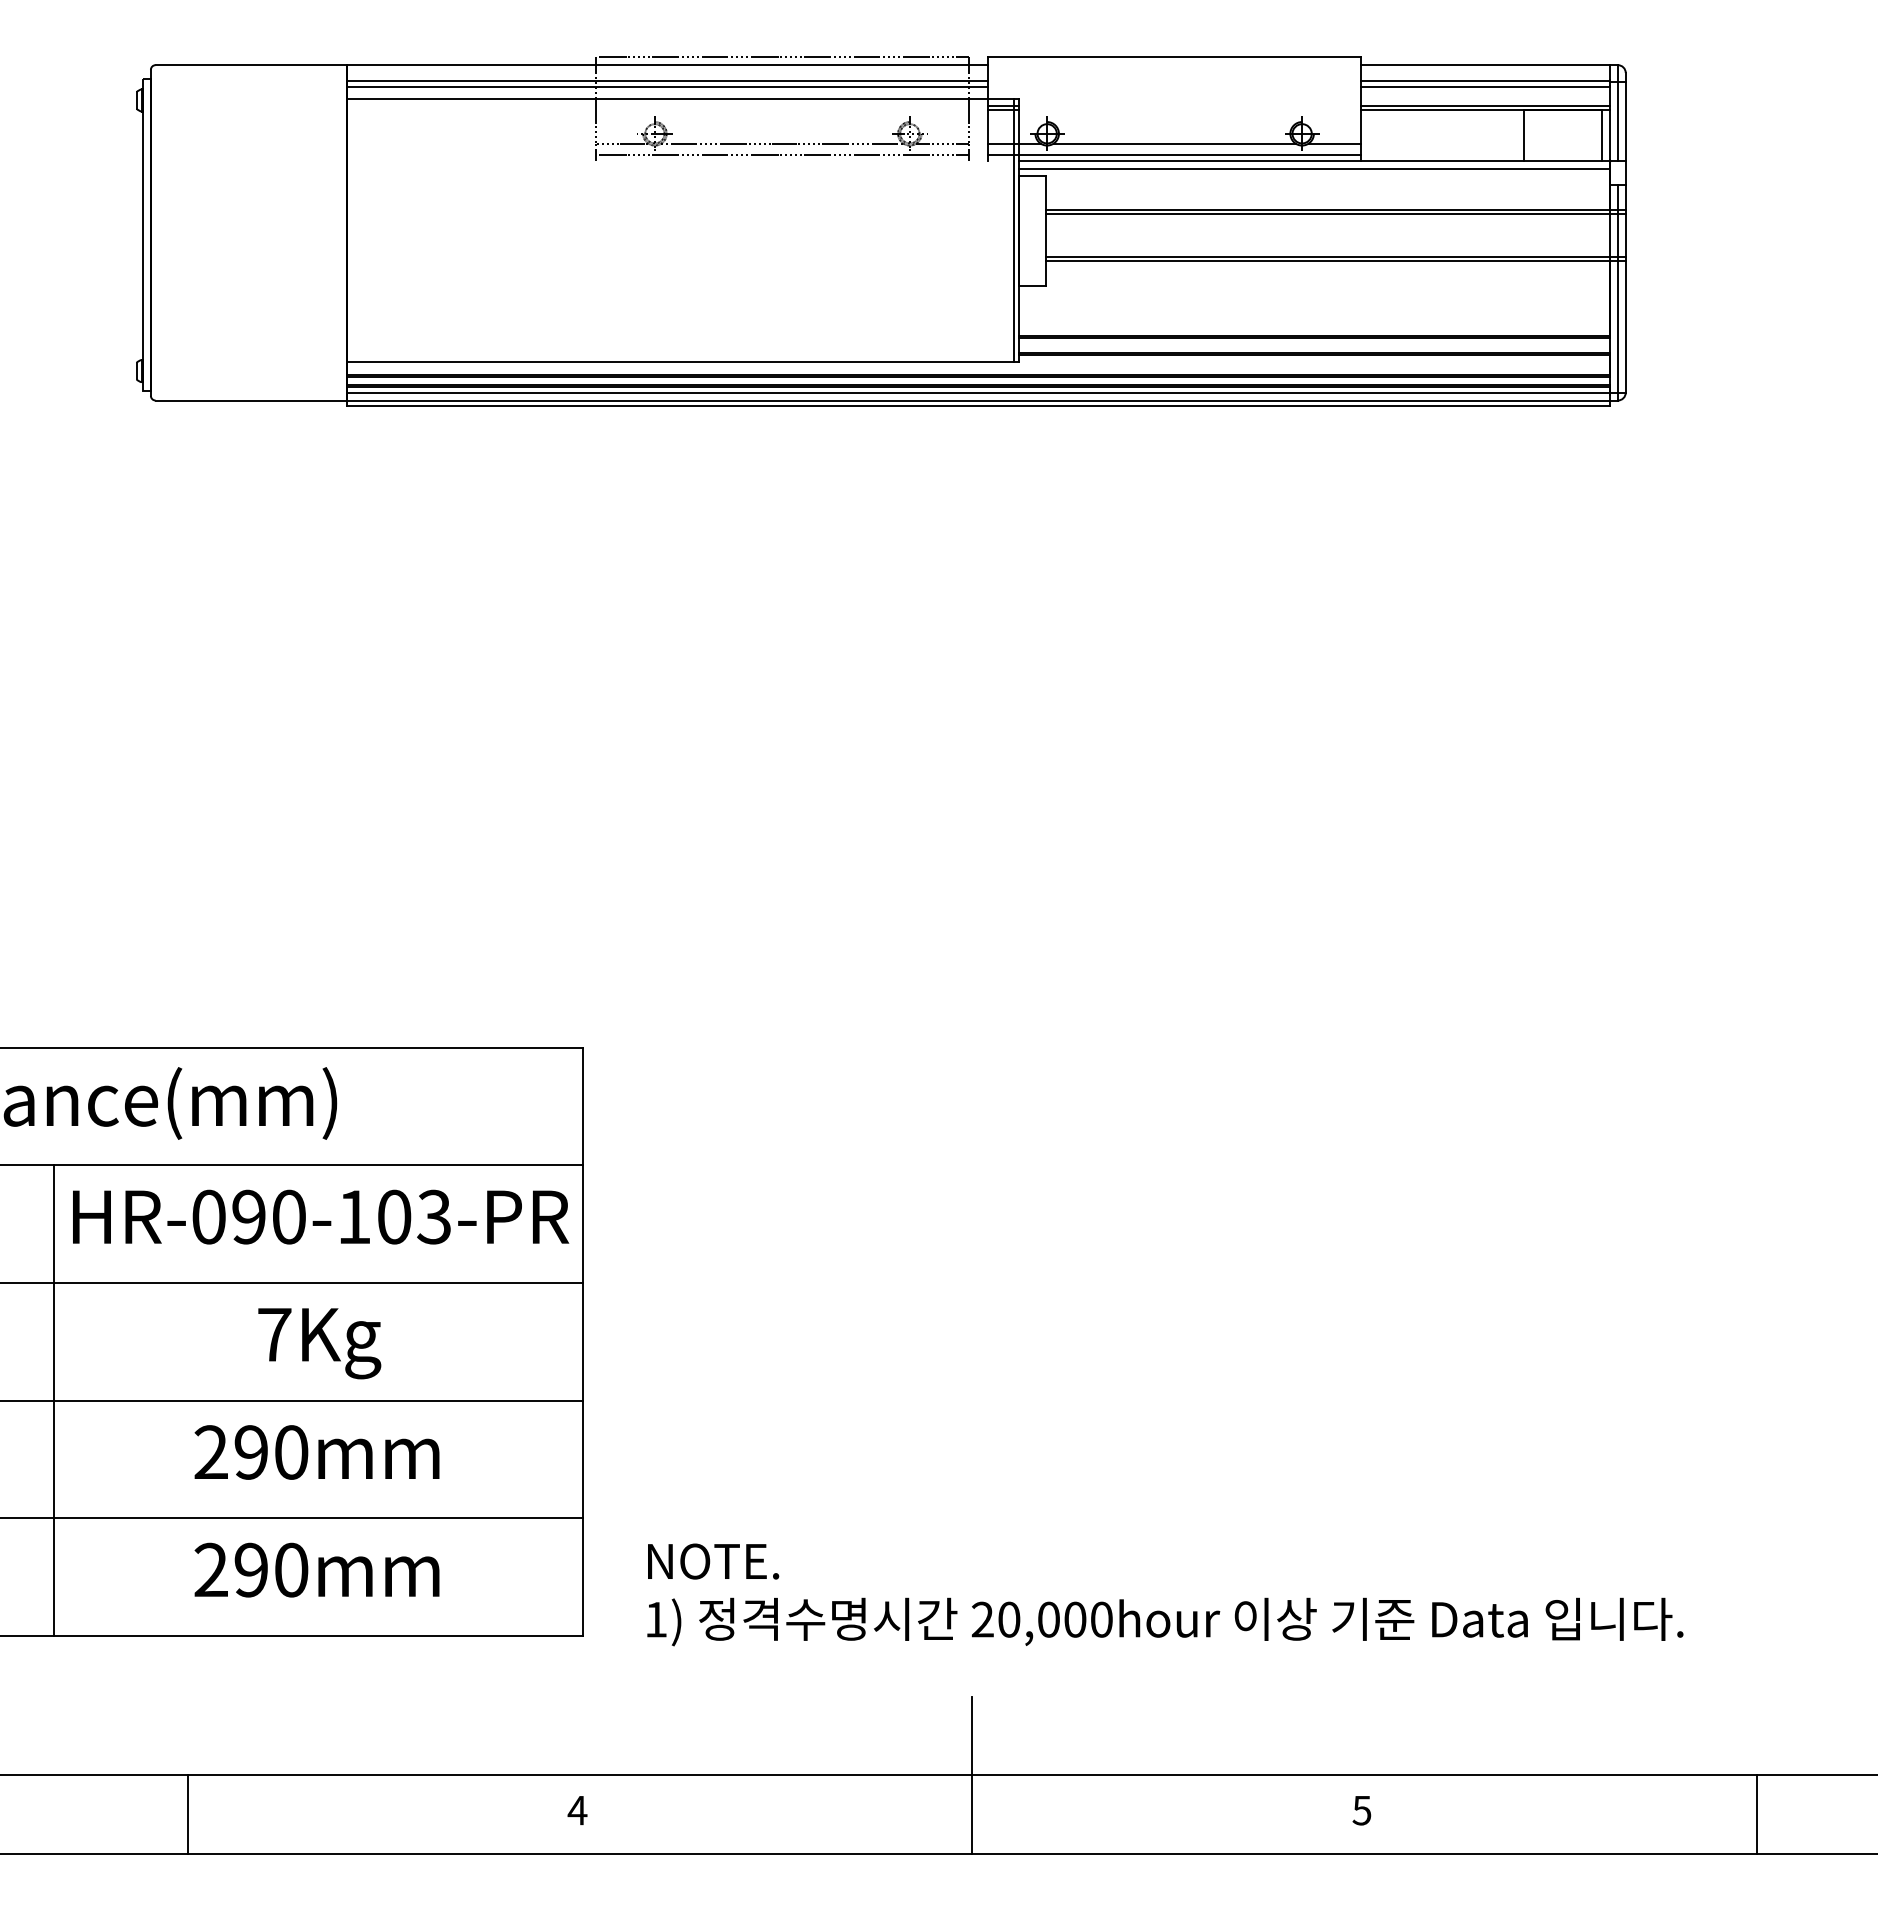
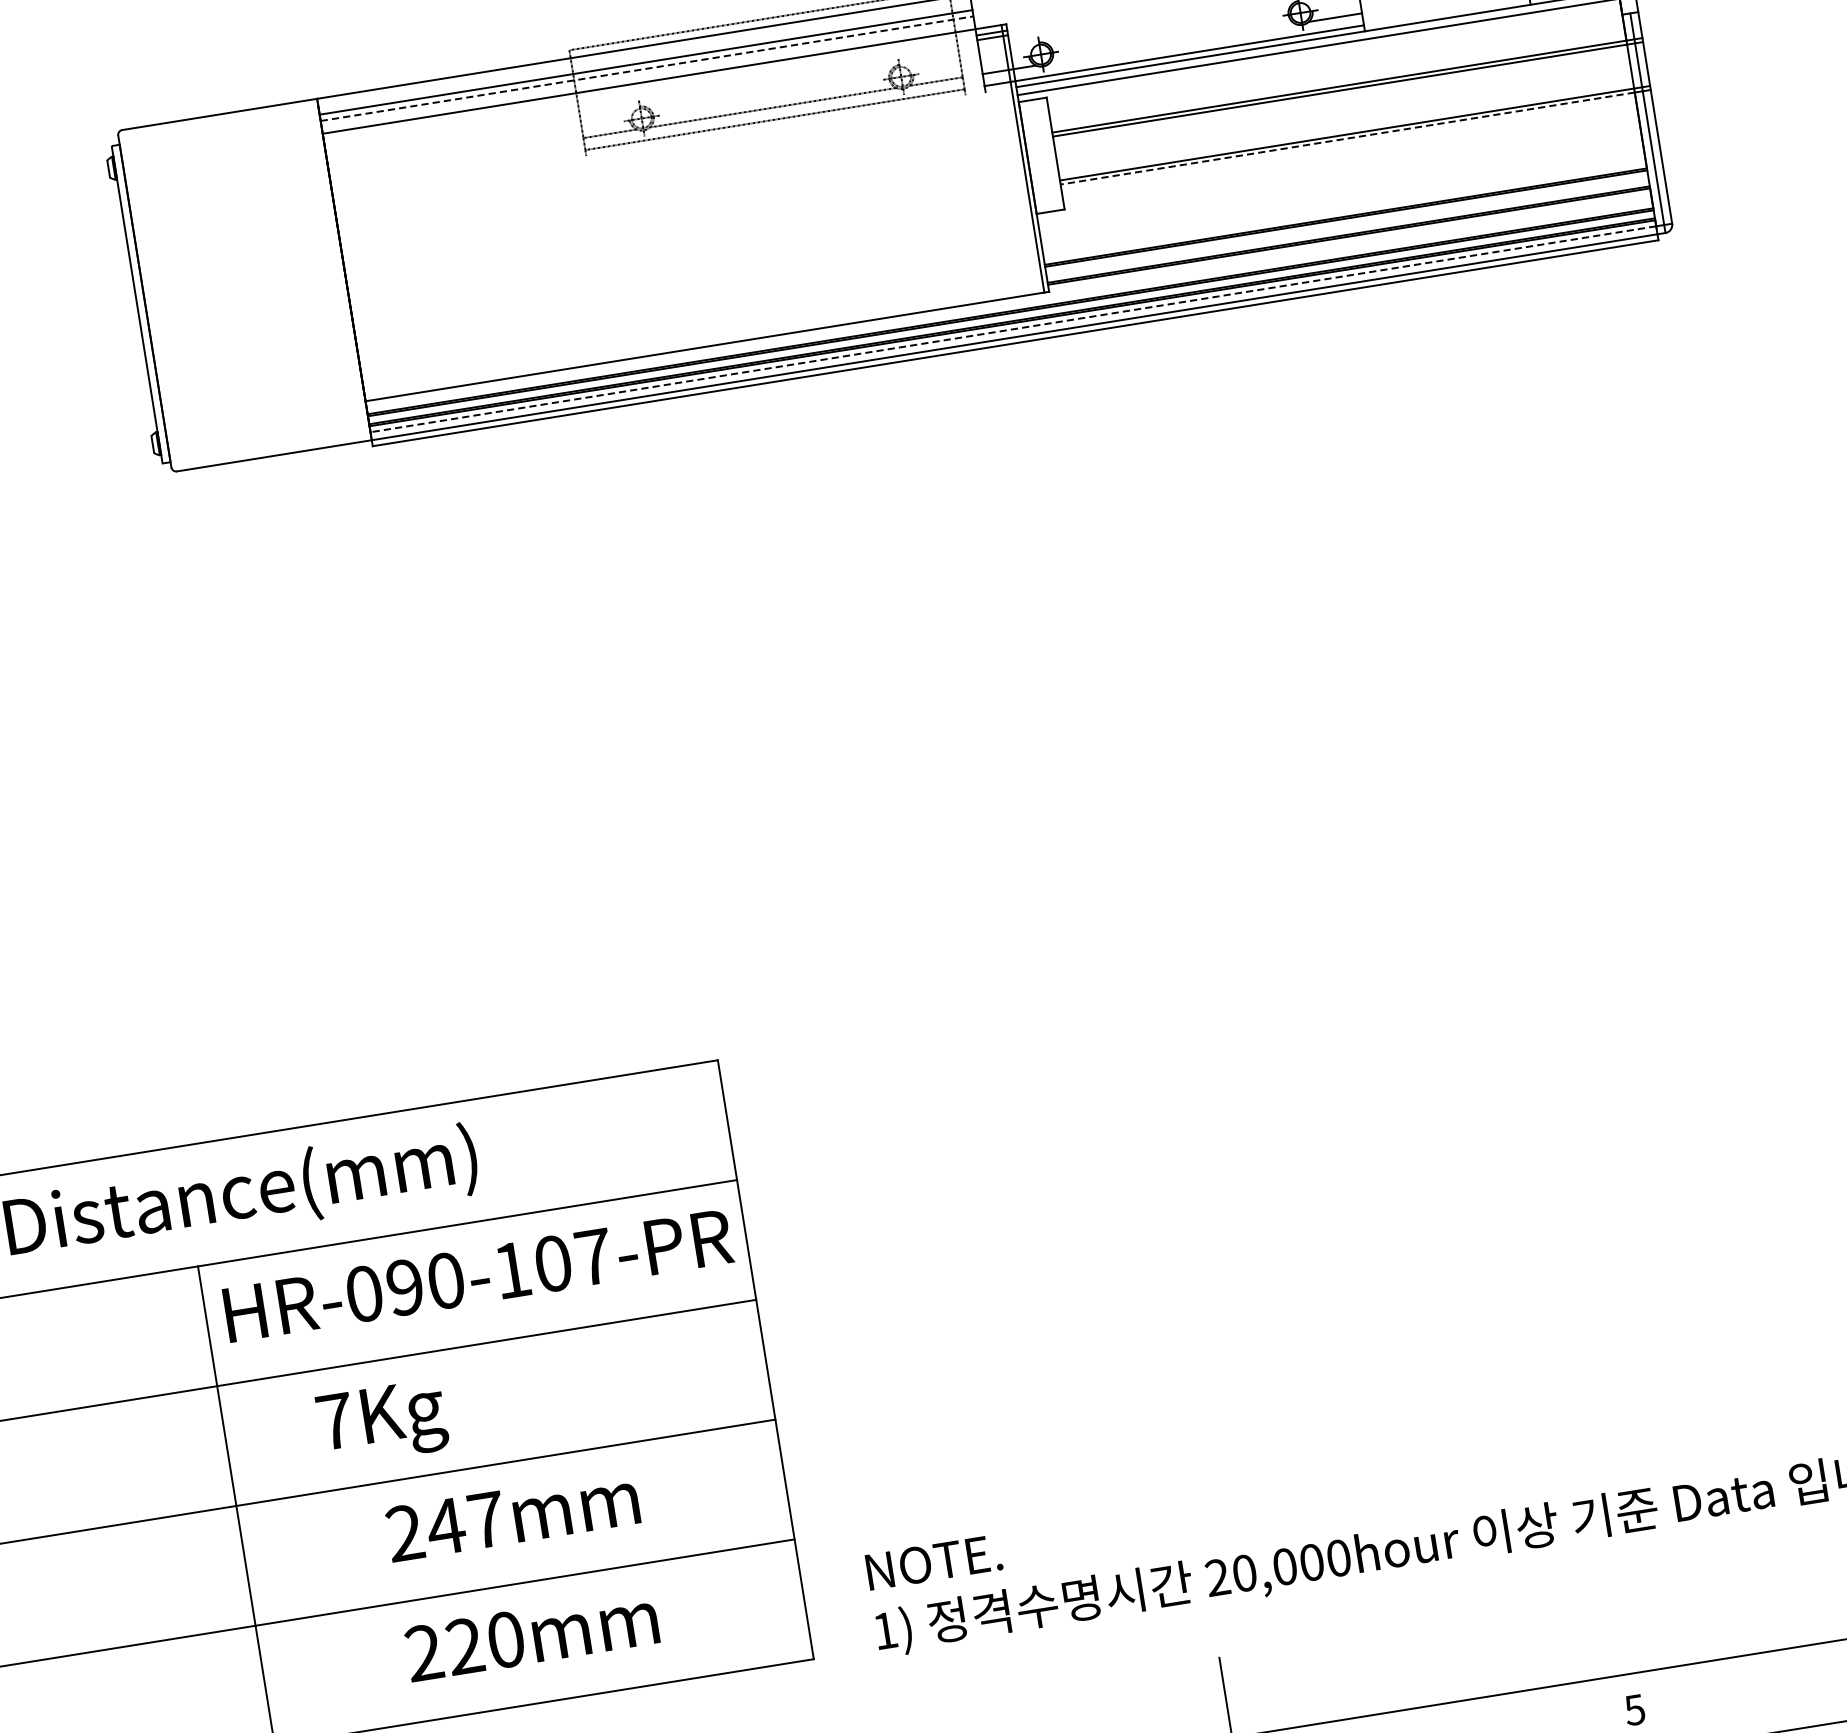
line: (667, 86) -> (646, 68), solid -> dashed
line: (1174, 143) -> (1172, 43), removed
line: (1327, 261) -> (1347, 138), solid -> dashed
line: (978, 392) -> (1013, 329), solid -> dashed
text: (434, 1216) -> (593, 1256), HR-090-103-PR -> HR-090-107-PR
text: (319, 1343) -> (382, 1422), moved
text: (270, 1452) -> (465, 1523), 290mm -> 247mm
text: (251, 1570) -> (465, 1646), 290mm -> 220mm

